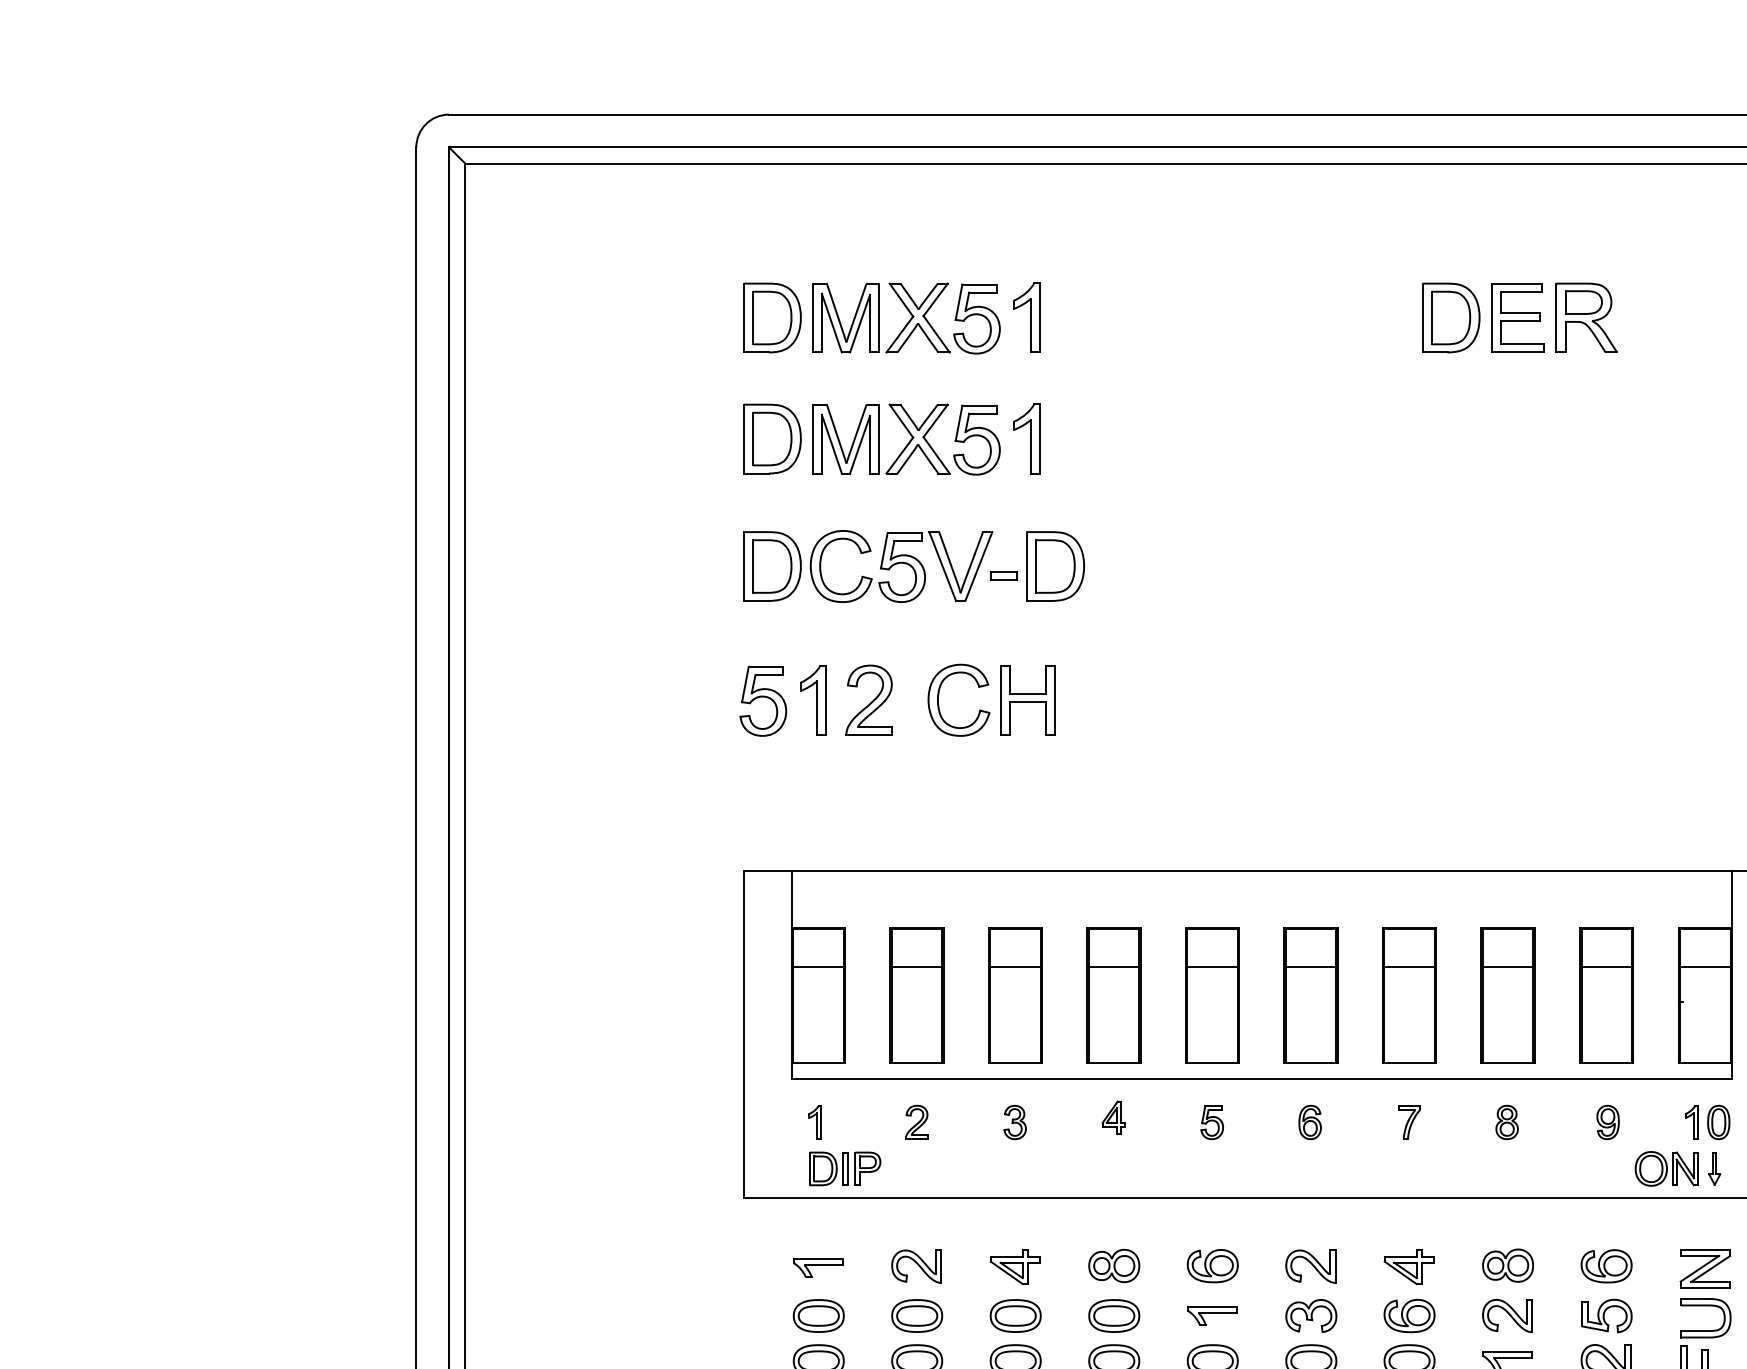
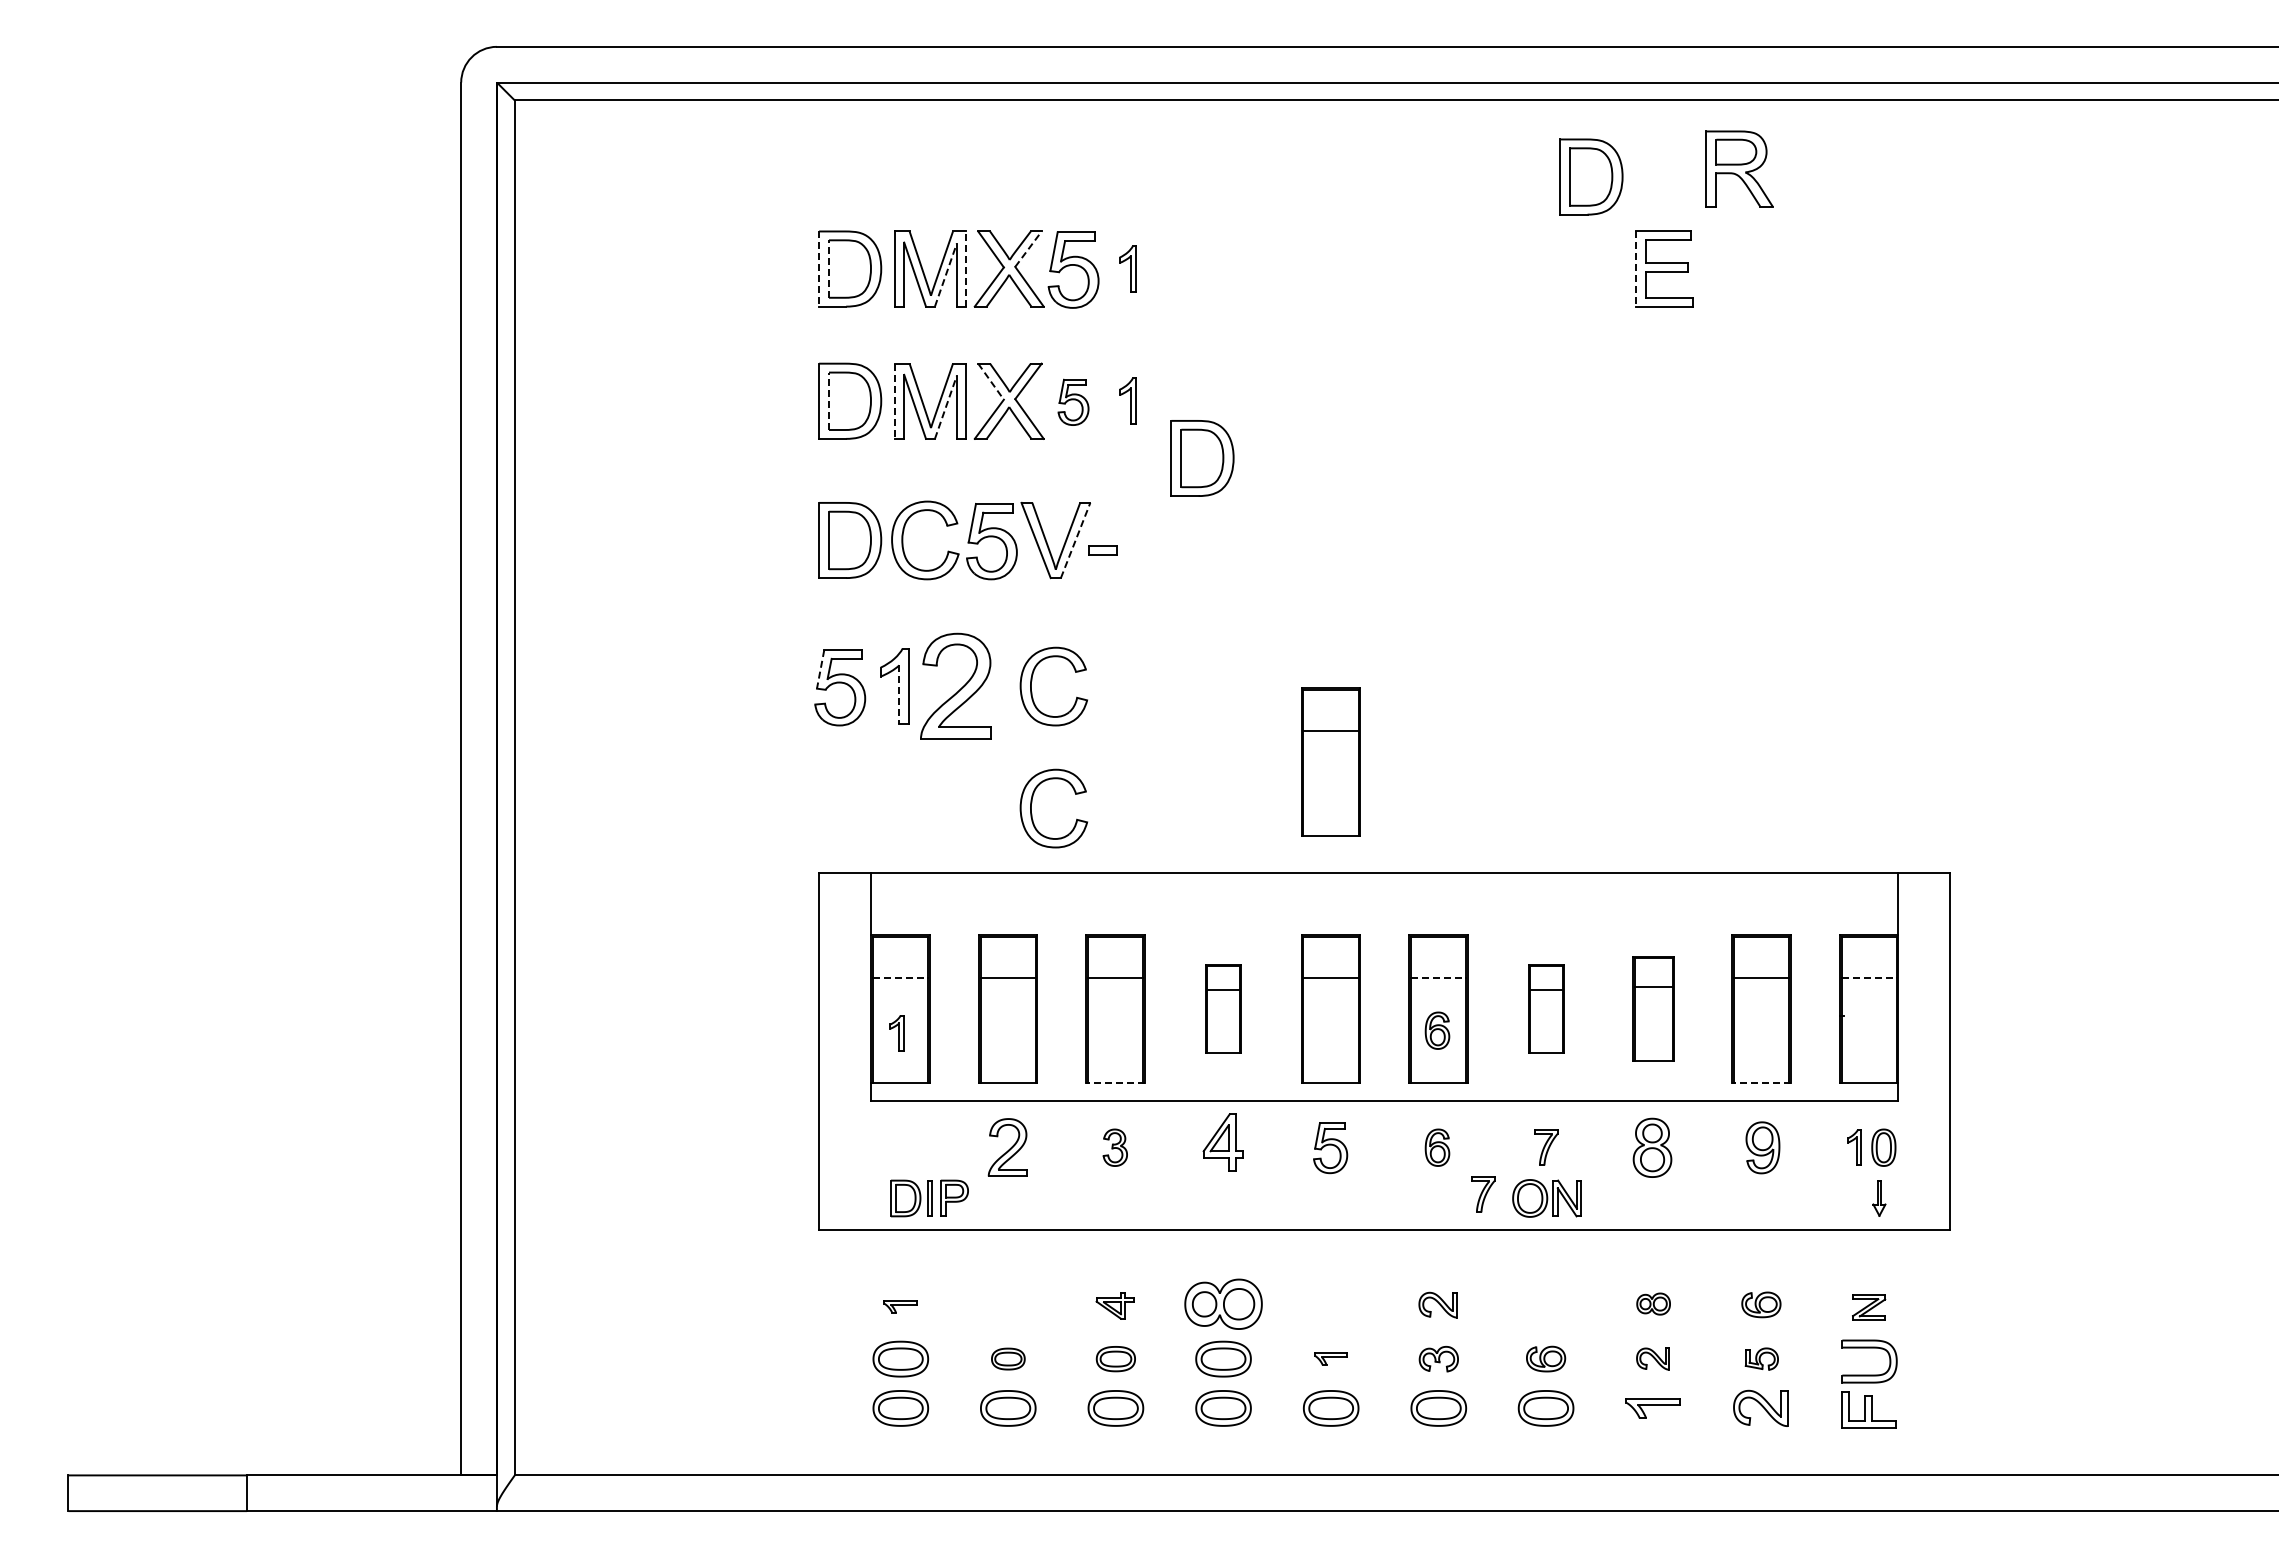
line: (935, 299) -> (1028, 248), solid -> dashed
part: (1026, 317) -> (1127, 268), size x0.6
part: (1451, 317) -> (1591, 176), moved
part: (1586, 317) -> (1739, 168), moved
line: (744, 318) -> (819, 269), solid -> dashed
line: (753, 318) -> (829, 269), solid -> dashed
line: (878, 318) -> (966, 269), solid -> dashed
line: (1492, 318) -> (1636, 269), solid -> dashed
line: (860, 323) -> (946, 274), solid -> dashed
line: (901, 421) -> (991, 382), solid -> dashed
part: (1026, 438) -> (1127, 400), size x0.6
line: (753, 439) -> (829, 401), solid -> dashed
line: (813, 439) -> (894, 401), solid -> dashed
part: (976, 440) -> (1073, 402), size x0.6
line: (860, 443) -> (946, 406), solid -> dashed
line: (978, 566) -> (1075, 540), solid -> dashed
part: (1055, 566) -> (1202, 458), moved
line: (745, 684) -> (820, 669), solid -> dashed
part: (868, 699) -> (955, 685), size x1.4
part: (1028, 700) -> (1129, 686), removed
line: (817, 708) -> (899, 695), solid -> dashed
part: (1212, 768) -> (1330, 761), added
part: (939, 807) -> (1032, 803), added
line: (818, 967) -> (900, 978), solid -> dashed
line: (1311, 967) -> (1438, 978), solid -> dashed
line: (1705, 967) -> (1869, 978), solid -> dashed
part: (1114, 995) -> (1223, 1008), size x0.6
part: (1409, 995) -> (1545, 1008), size x0.6
part: (1507, 995) -> (1653, 1008), size x0.7
part: (1310, 1015) -> (1437, 1030), added
line: (1015, 1062) -> (1115, 1082), solid -> dashed
line: (1605, 1062) -> (1760, 1082), solid -> dashed
part: (1113, 1117) -> (1222, 1142), size x1.6
part: (916, 1121) -> (1007, 1146), size x1.6
part: (814, 1122) -> (896, 1033), moved
part: (1212, 1122) -> (1330, 1147), size x1.4
part: (1506, 1122) -> (1652, 1147), size x1.6
part: (1607, 1122) -> (1762, 1147), size x1.4
part: (1352, 1165) -> (1483, 1194), added
part: (1666, 1168) -> (1546, 1198), moved
part: (916, 1265) -> (1007, 1304), removed
part: (1114, 1265) -> (1223, 1304), size x1.4
part: (1213, 1265) -> (1331, 1304), removed
part: (1310, 1265) -> (1437, 1304), size x0.7
part: (1507, 1265) -> (1653, 1303), size x0.6
part: (1606, 1265) -> (1761, 1304), size x0.7
part: (1014, 1266) -> (1114, 1305), size x0.7
part: (1409, 1266) -> (1545, 1305), removed
part: (818, 1267) -> (900, 1306), size x0.6
part: (1704, 1268) -> (1868, 1307), size x0.6
part: (917, 1315) -> (1008, 1358), size x0.6
part: (1015, 1315) -> (1115, 1358), size x0.7
part: (1212, 1315) -> (1330, 1358), size x0.6
part: (1311, 1315) -> (1438, 1358), size x0.7
part: (1409, 1315) -> (1545, 1358), size x0.7
part: (1506, 1315) -> (1652, 1358), size x0.6
part: (1606, 1315) -> (1761, 1358), size x0.6

